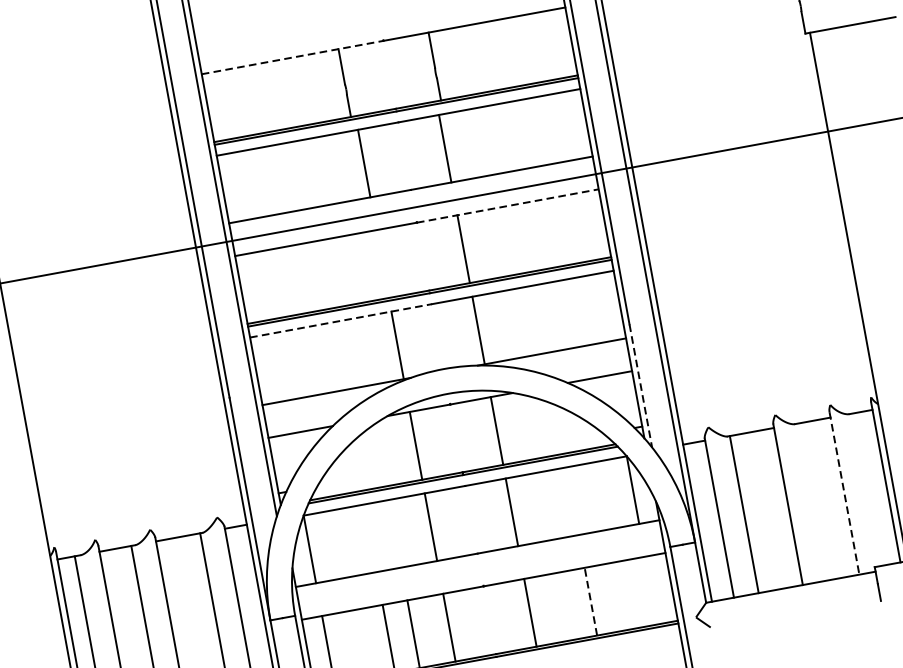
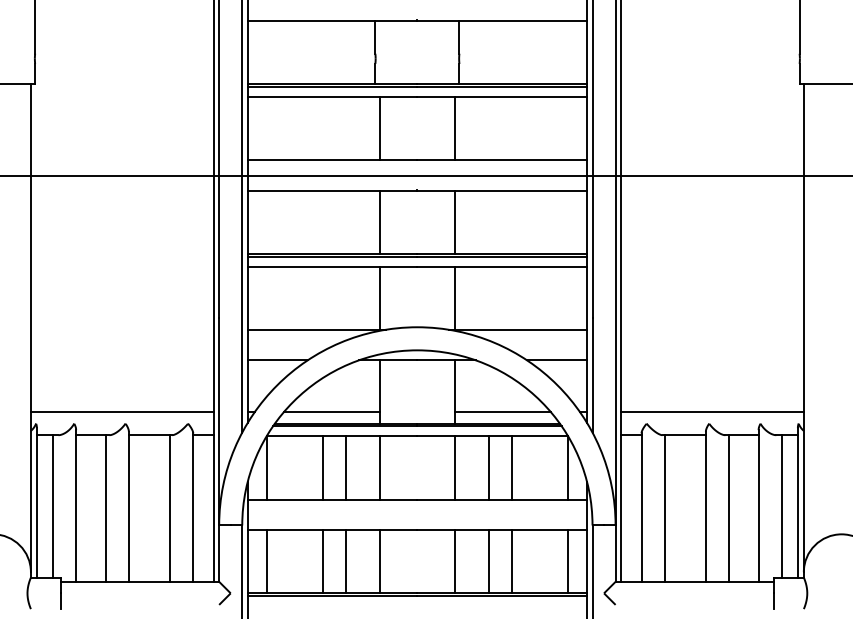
line: (292, 57) -> (332, 20), dashed -> solid
line: (508, 205) -> (502, 190), dashed -> solid
line: (382, 263) -> (379, 221), added
line: (340, 320) -> (332, 266), dashed -> solid
line: (640, 386) -> (592, 375), dashed -> solid
line: (776, 402) -> (712, 412), added
line: (551, 443) -> (502, 412), added
line: (368, 477) -> (331, 412), added
line: (869, 489) -> (781, 506), added
line: (844, 492) -> (758, 505), dashed -> solid
line: (572, 500) -> (511, 467), added
line: (812, 502) -> (728, 508), added
line: (547, 505) -> (488, 467), added
line: (143, 518) -> (121, 412), added
line: (395, 533) -> (346, 467), added
line: (370, 537) -> (323, 467), added
line: (651, 590) -> (568, 561), added
line: (590, 601) -> (511, 561), dashed -> solid
line: (566, 606) -> (488, 561), added

